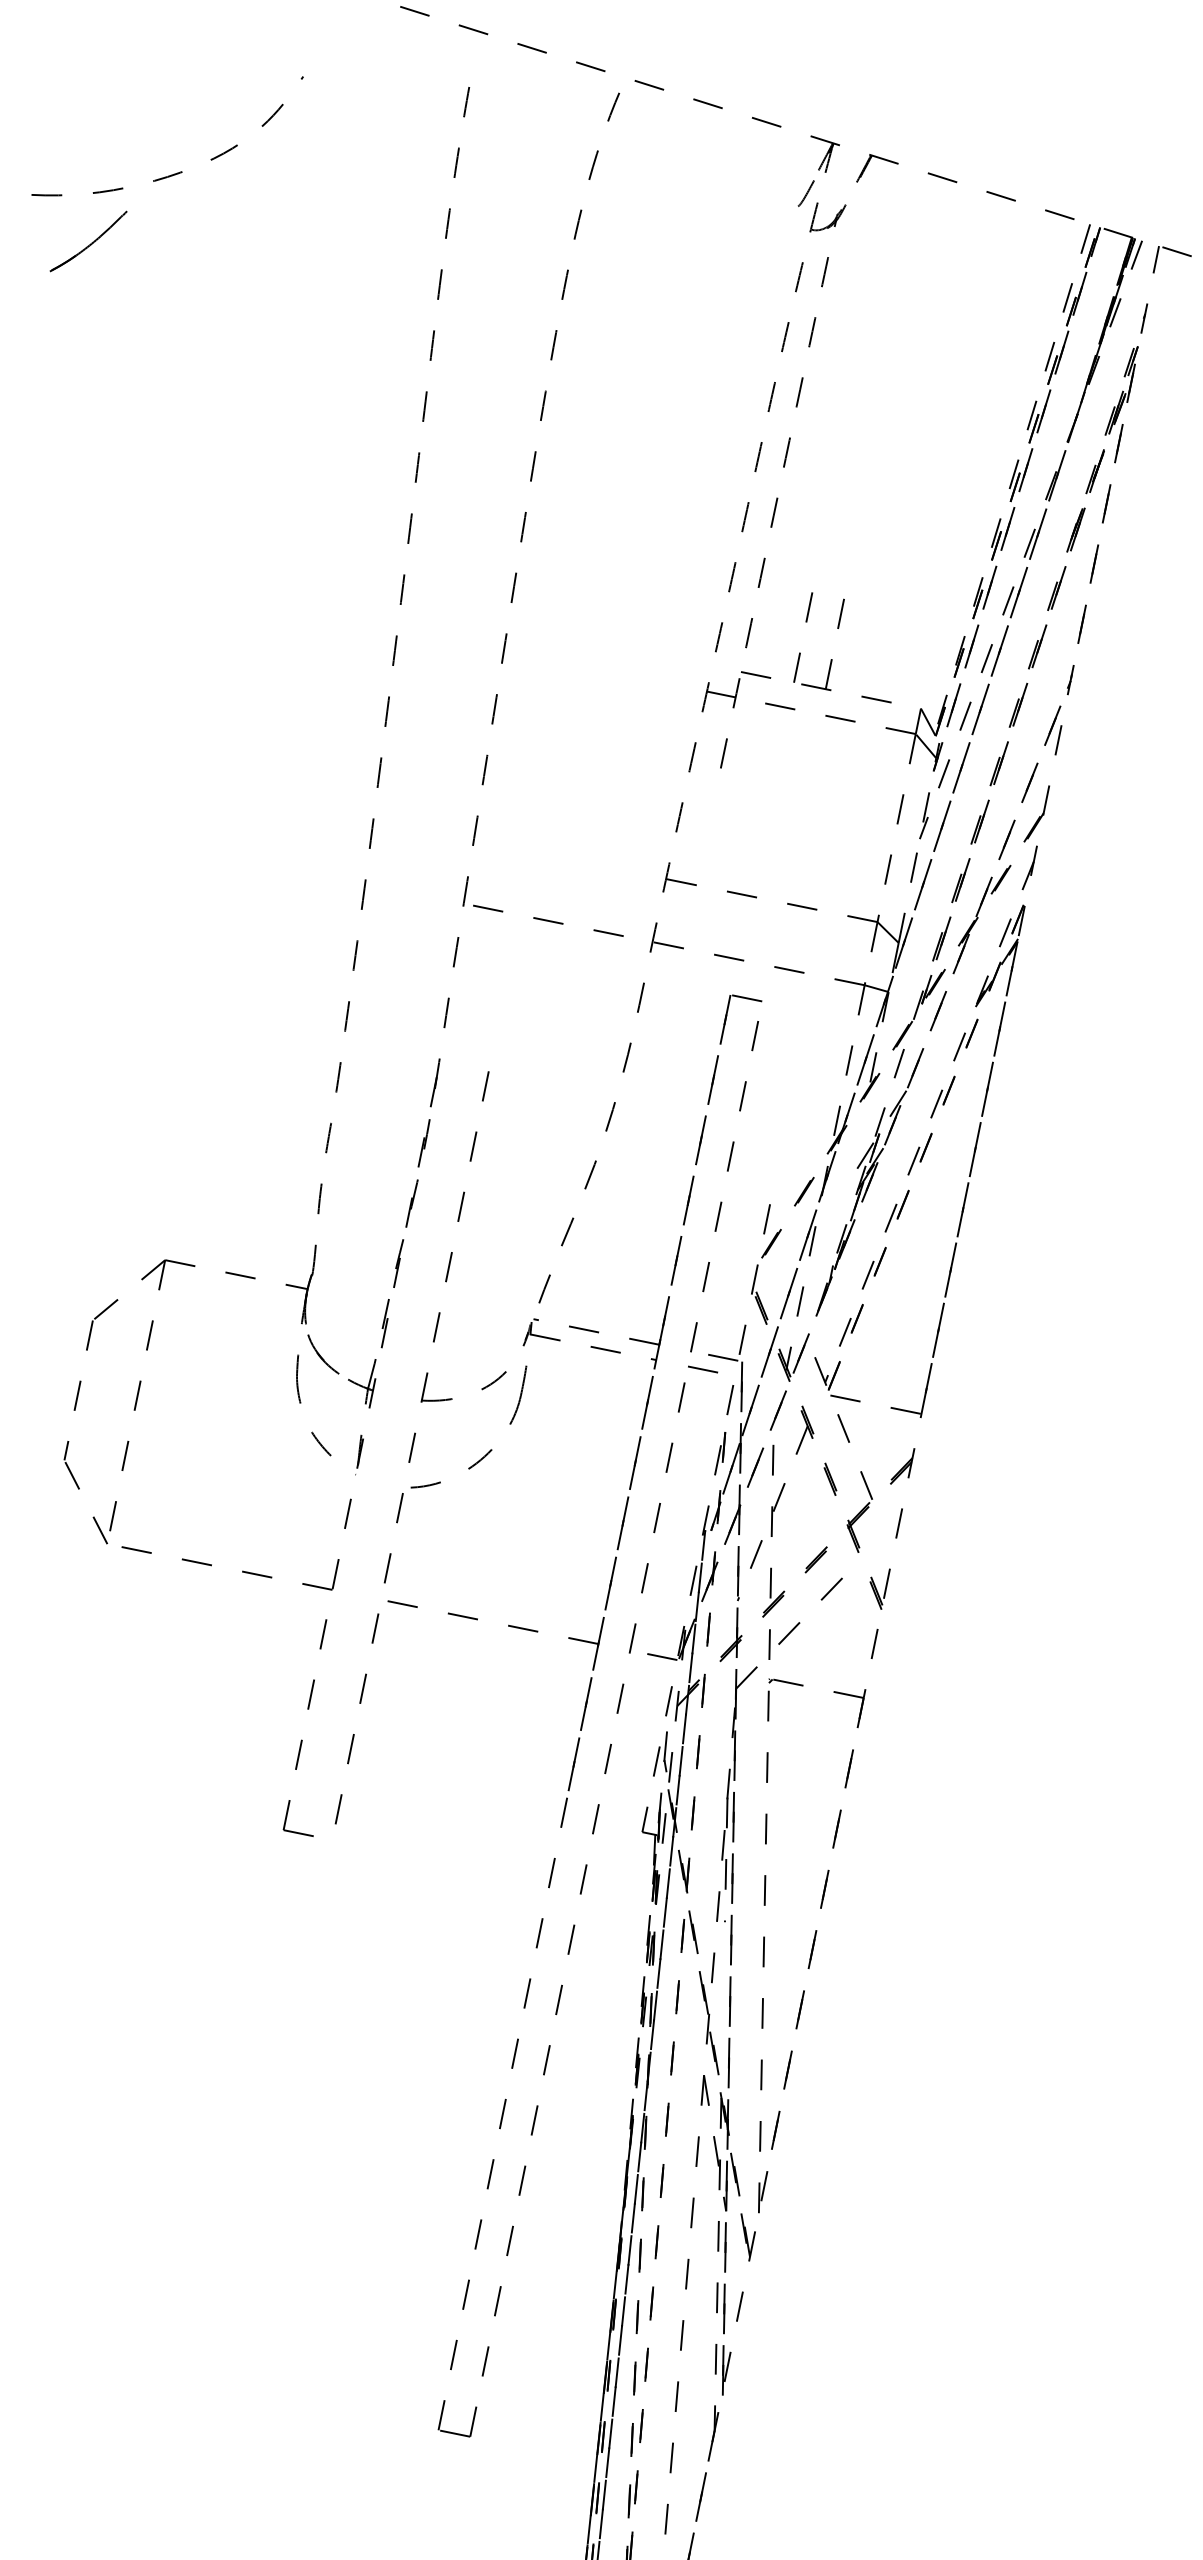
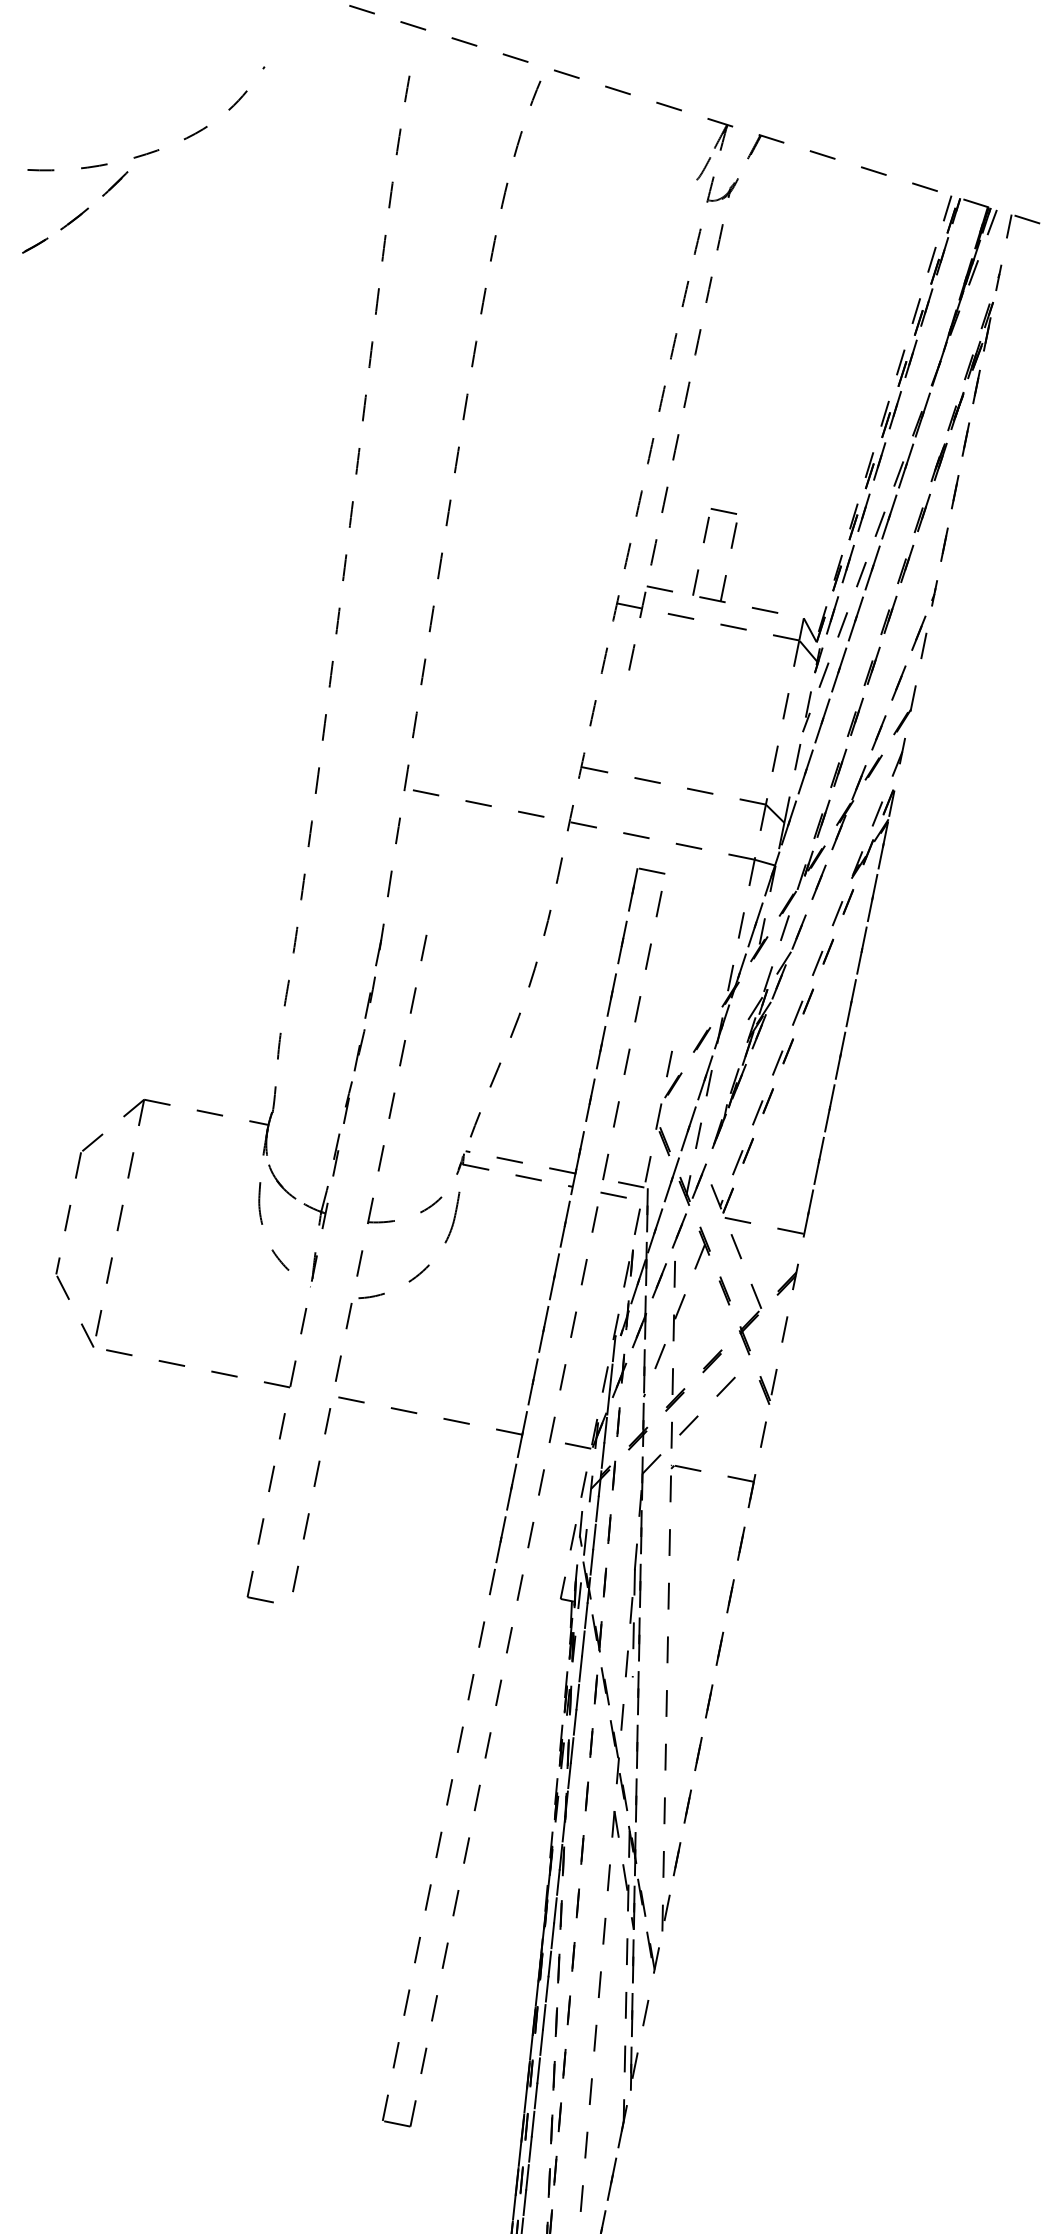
part: (86, 243) -> (75, 212), size x1.67
line: (829, 585) -> (723, 510), added

